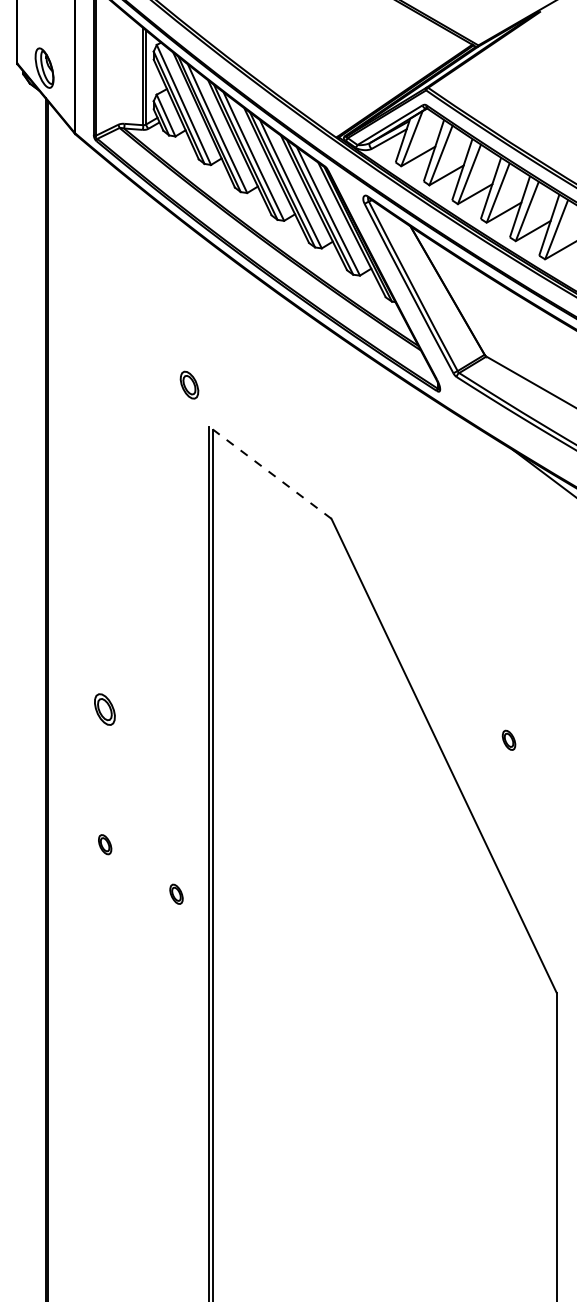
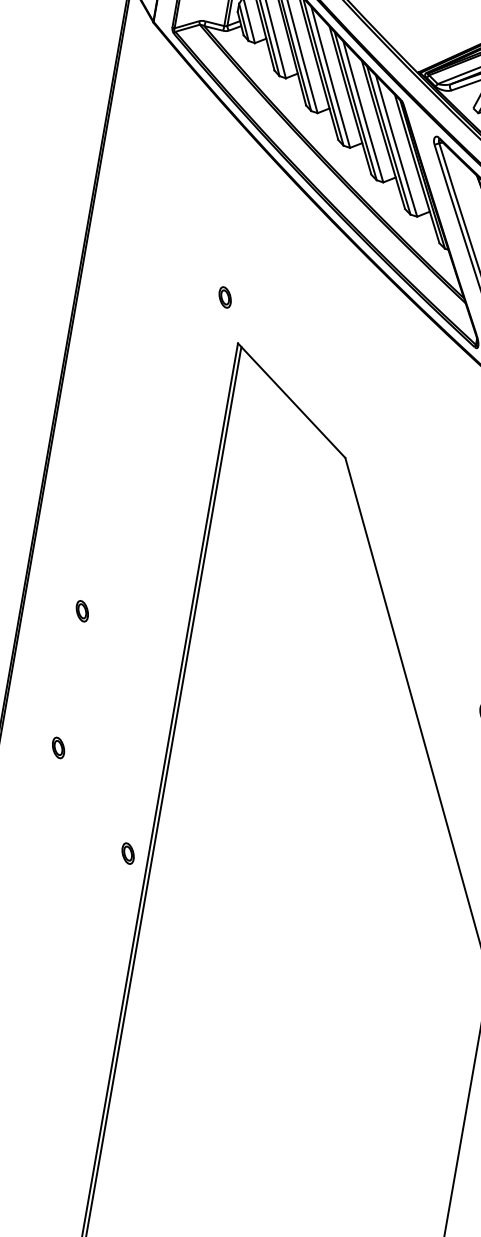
part: (189, 384) -> (225, 296), size x0.71
line: (270, 472) -> (291, 400), dashed -> solid
part: (105, 709) -> (82, 611), size x0.62
part: (176, 893) -> (128, 852), moved

